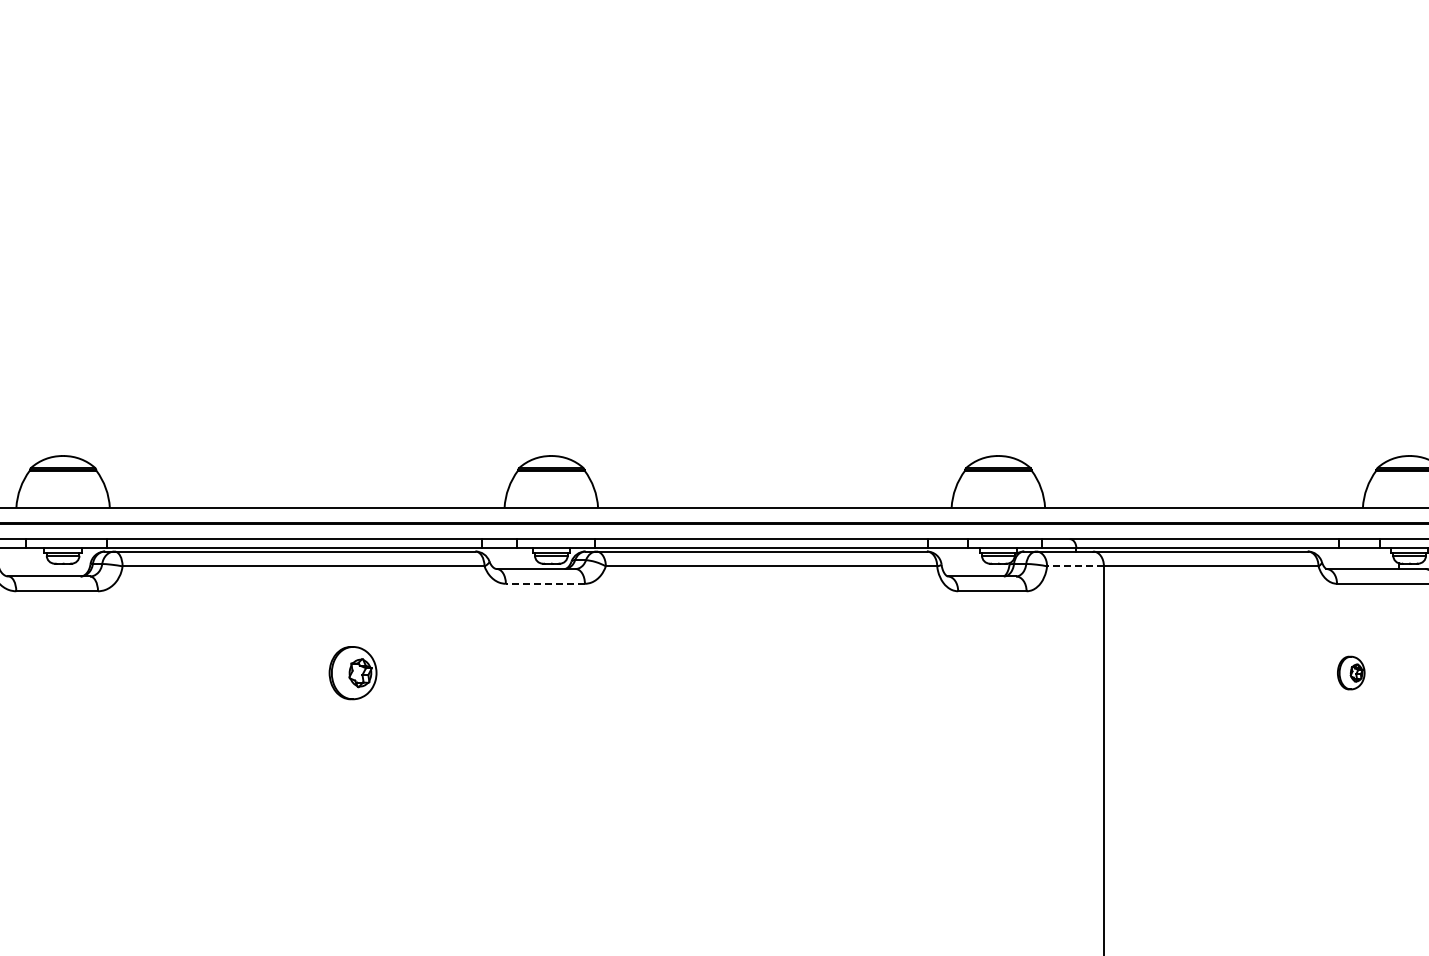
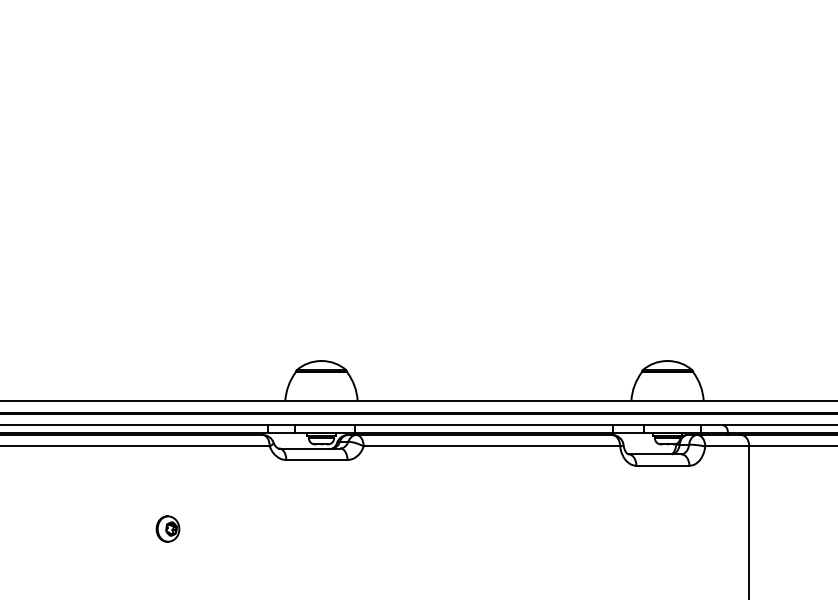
line: (1075, 566) -> (727, 446), dashed -> solid
line: (545, 583) -> (316, 459), dashed -> solid
part: (352, 672) -> (167, 528), size x0.62

